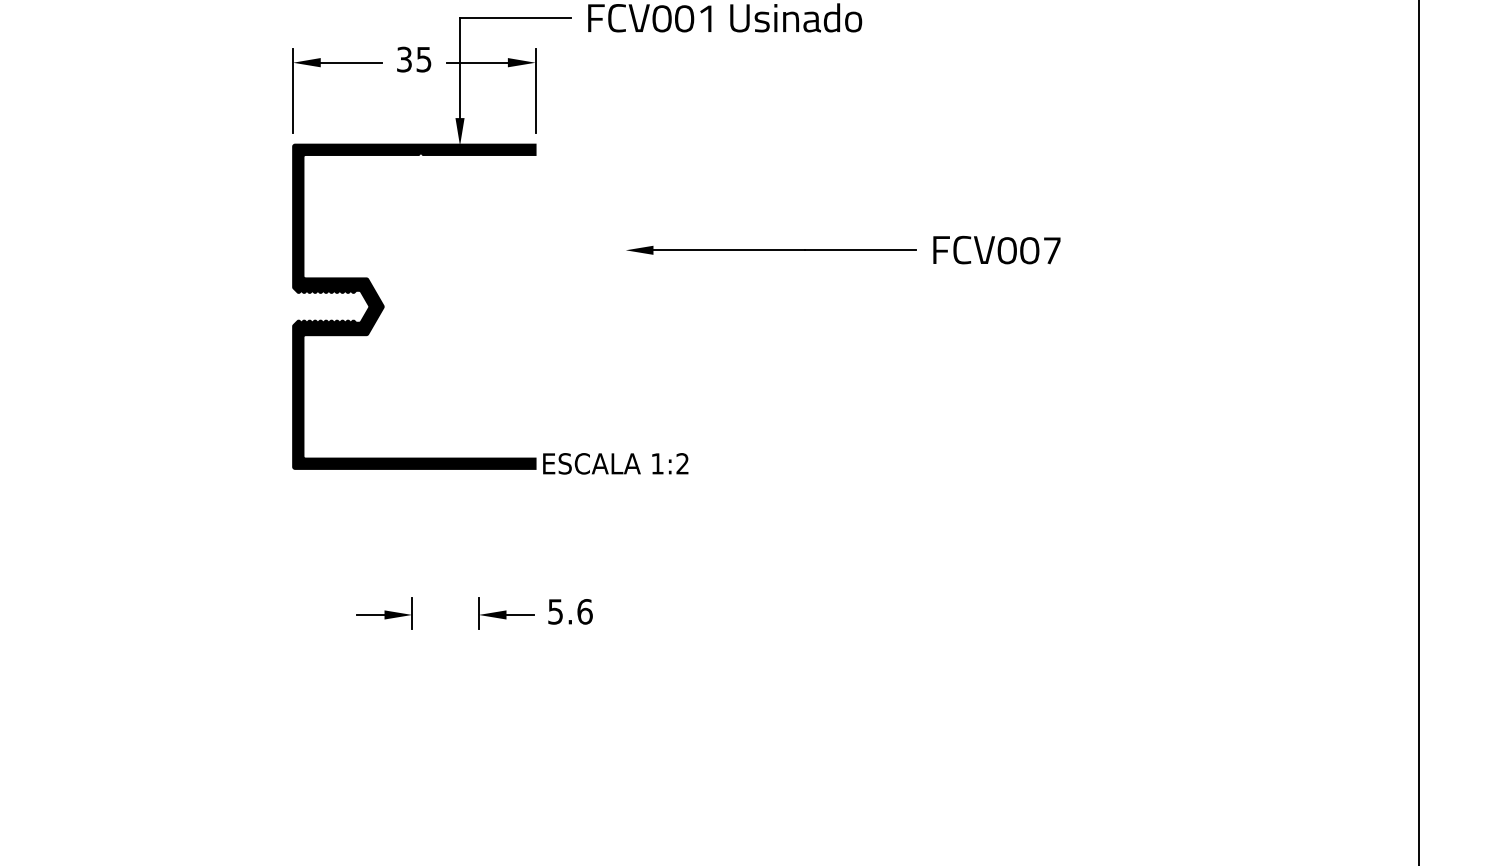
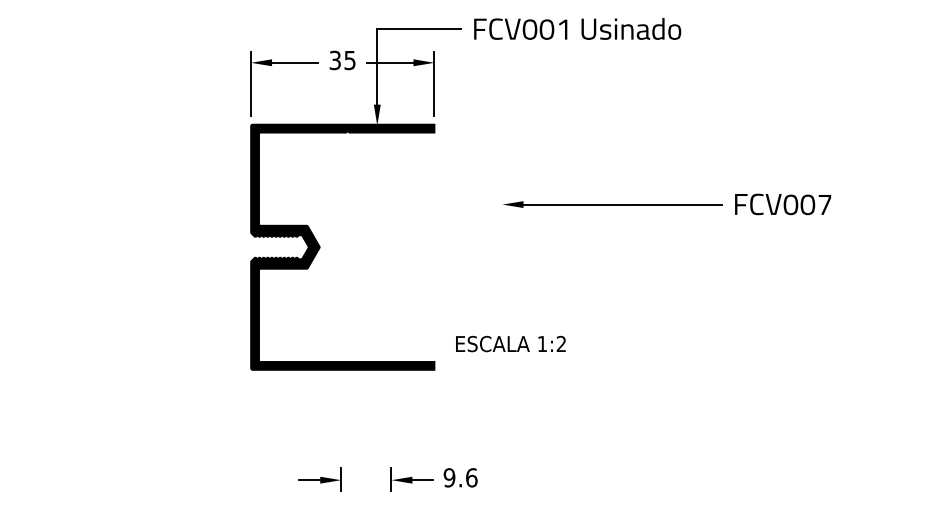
text: (615, 463) -> (510, 343), moved
text: (555, 611) -> (449, 477), 5.6 -> 9.6

